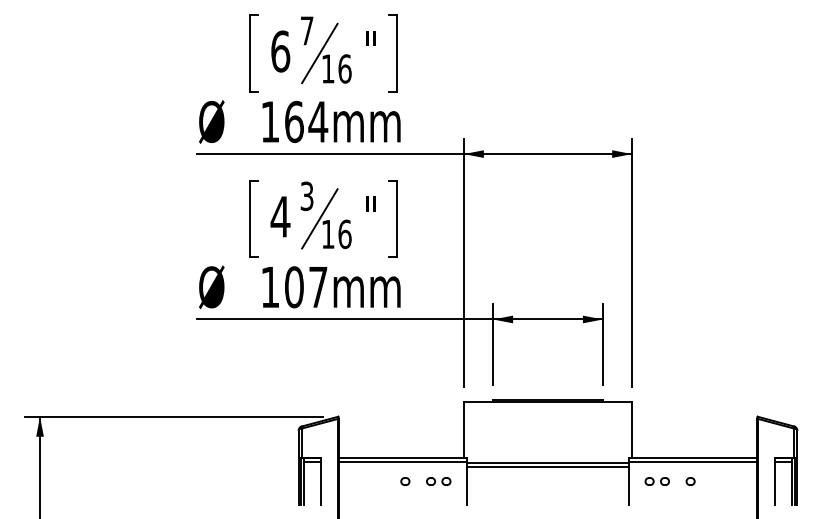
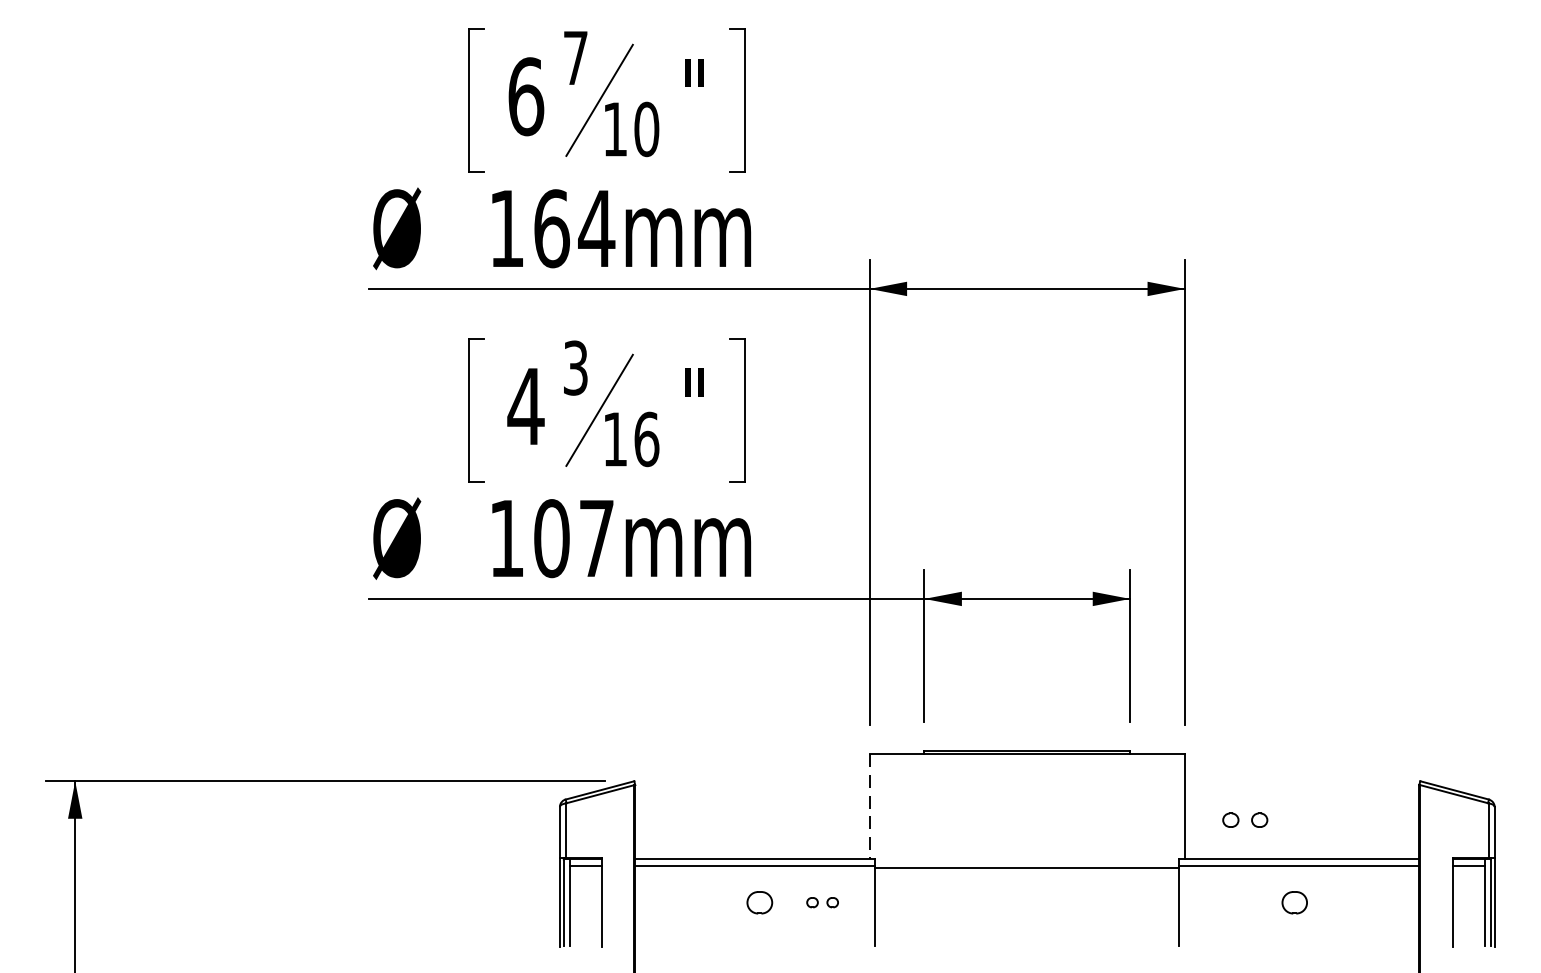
text: (344, 68) -> (645, 128), 16 -> 10
line: (463, 430) -> (868, 807), solid -> dashed
line: (547, 467) -> (1026, 876), removed
part: (405, 481) -> (760, 902), size x1.6
part: (438, 481) -> (822, 902), size x0.7
part: (656, 481) -> (1243, 820), moved
part: (690, 481) -> (1294, 902), size x1.6

